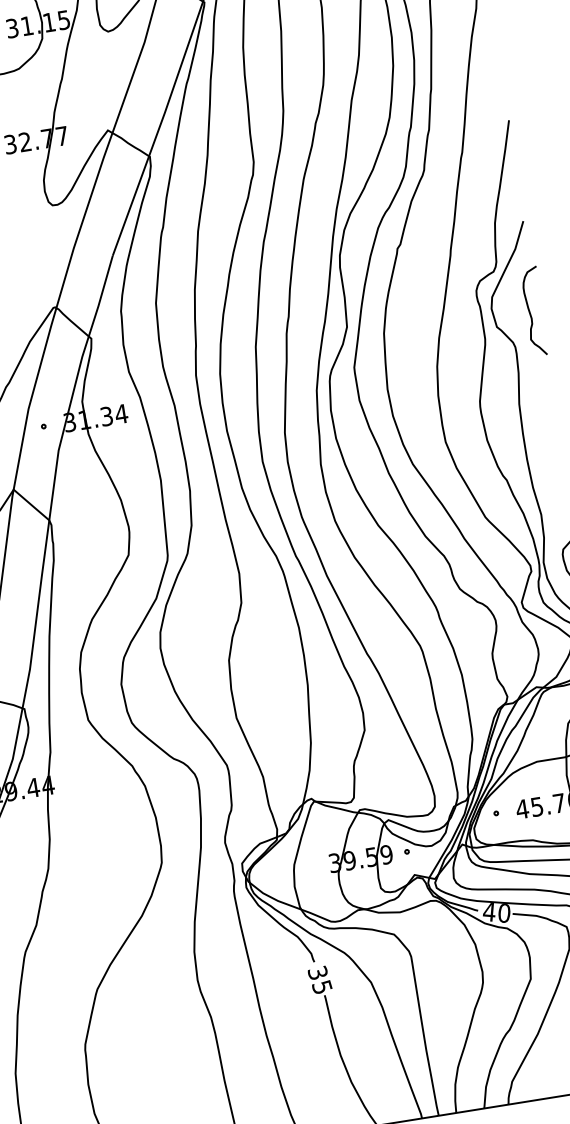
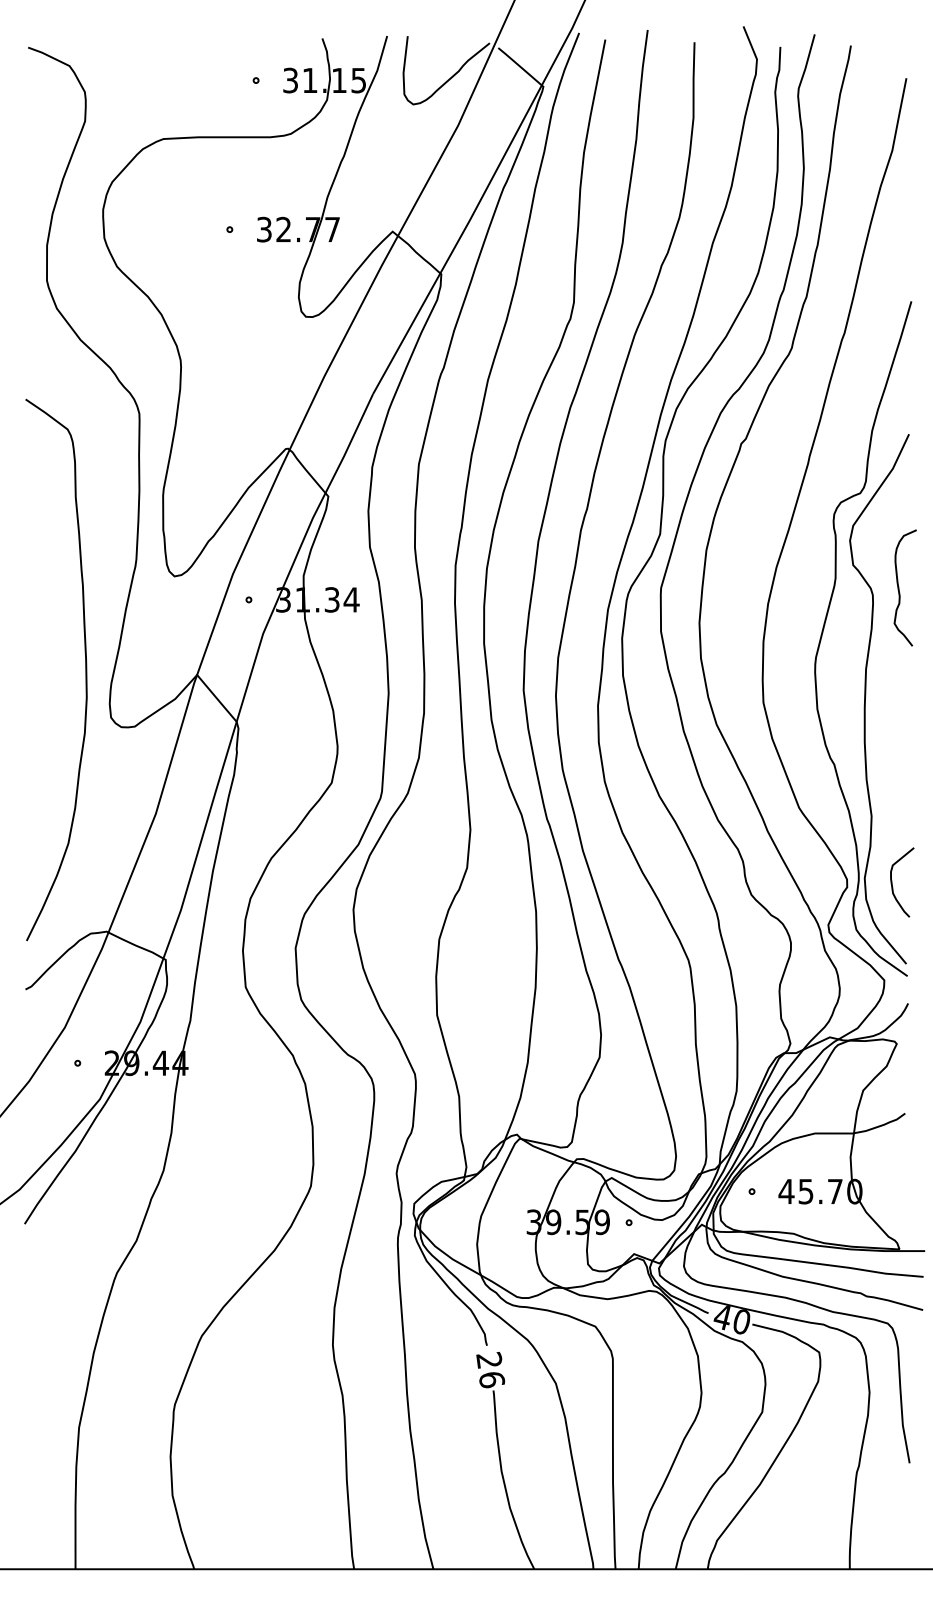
curve: (530, 311) -> (899, 587), moved
text: (319, 979) -> (490, 1369), 35 -> 26

